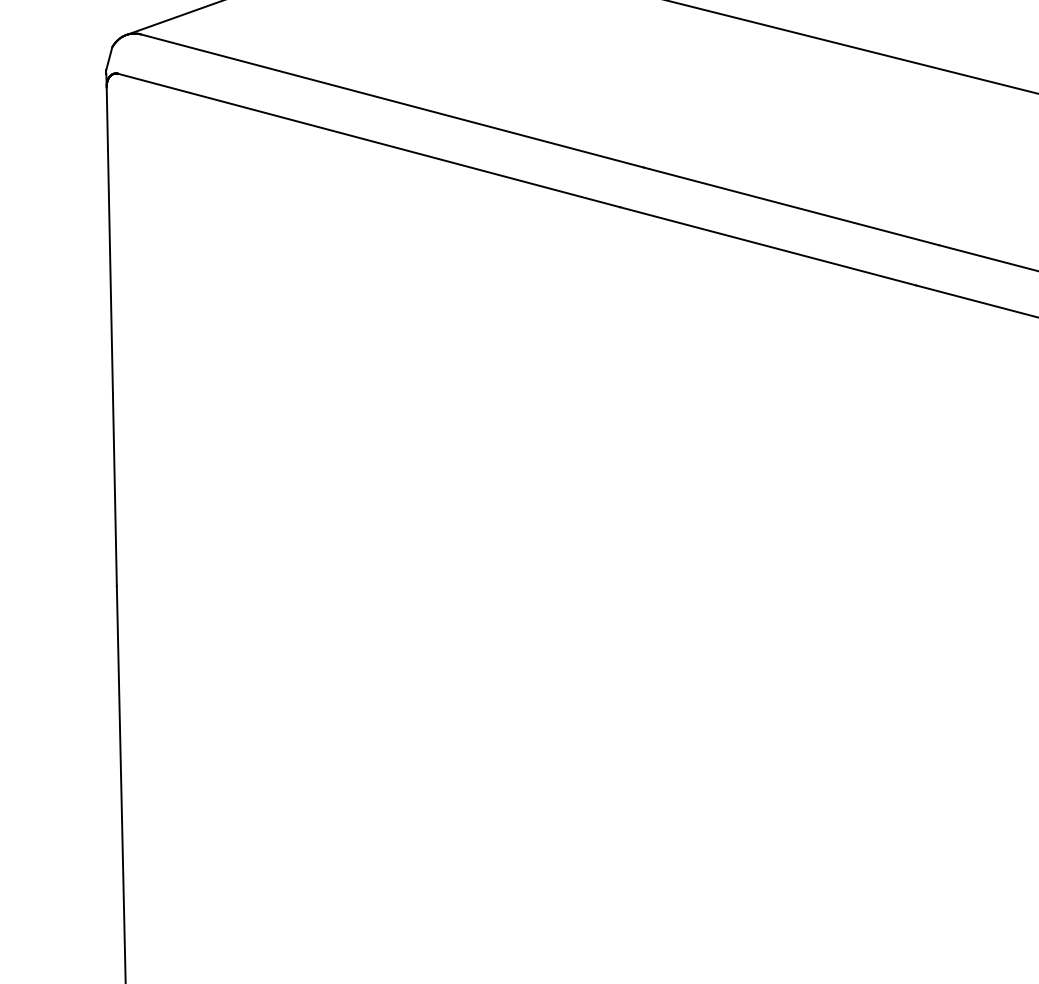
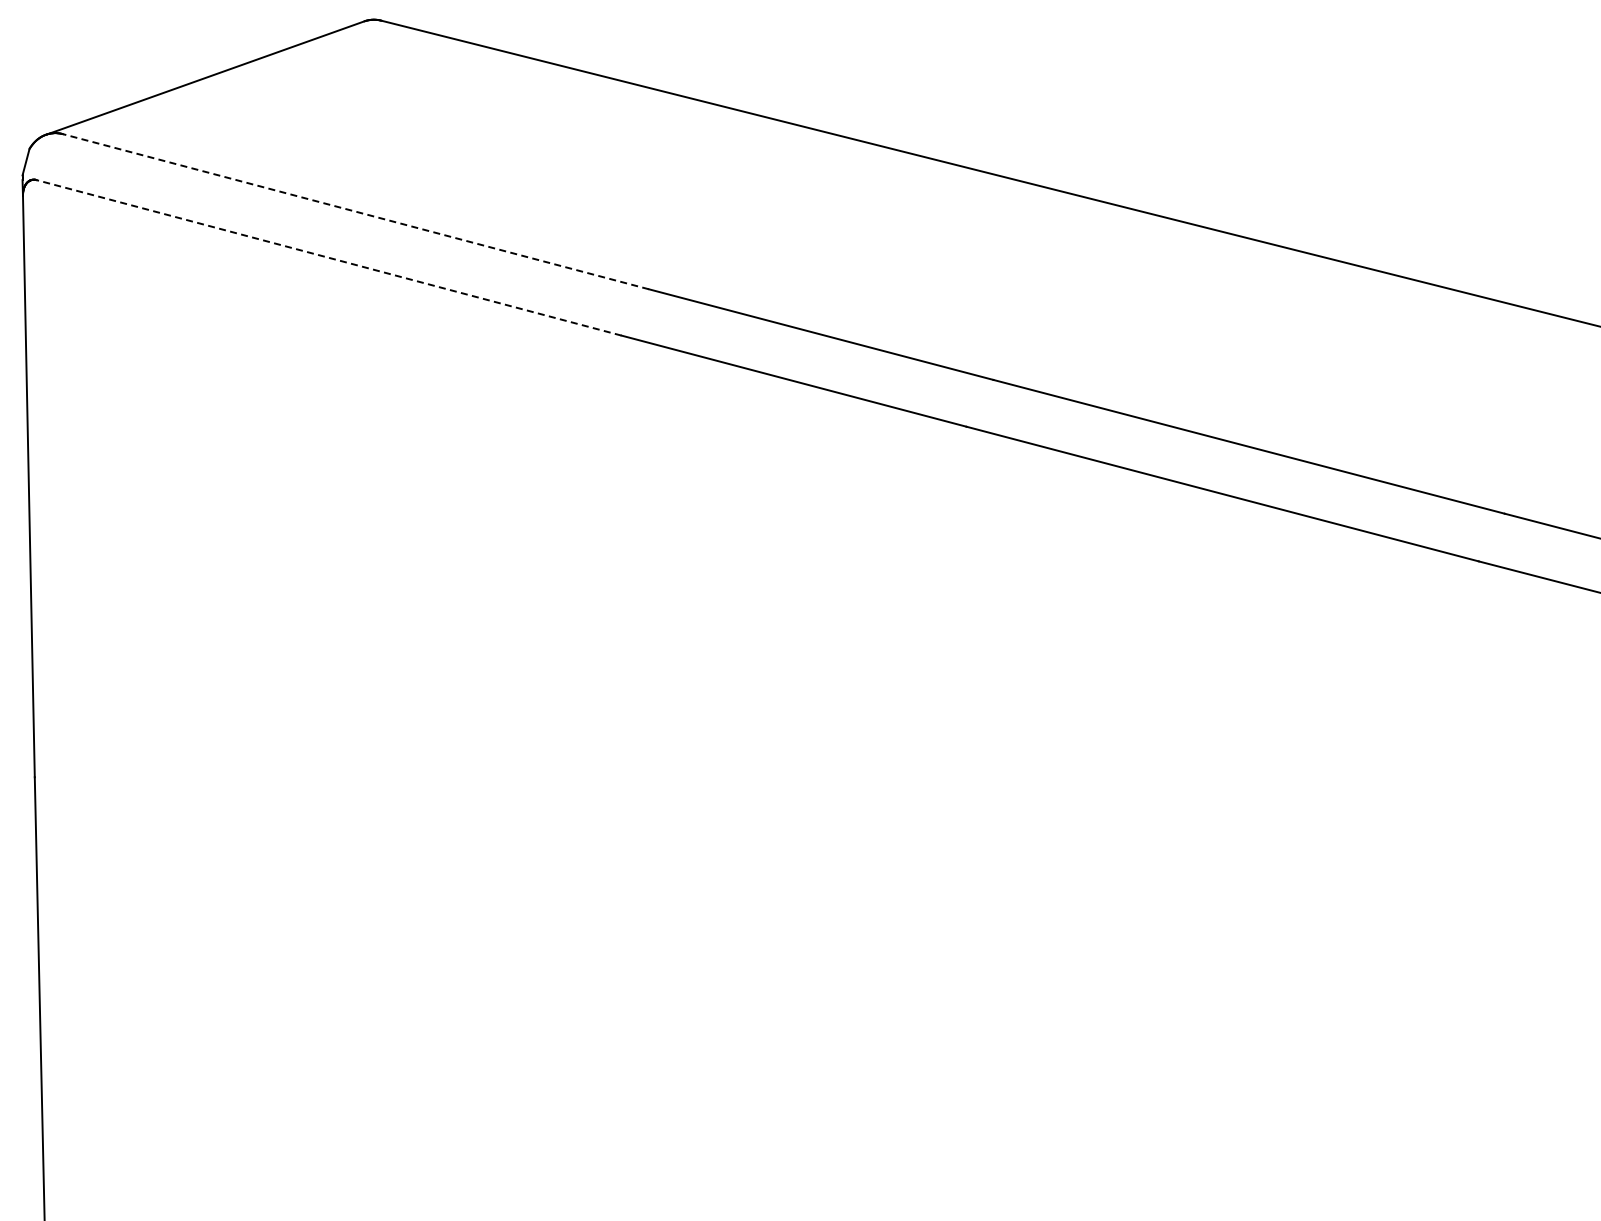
line: (391, 100) -> (355, 211), solid -> dashed
line: (369, 140) -> (329, 257), solid -> dashed

